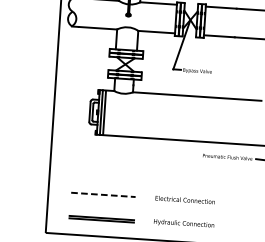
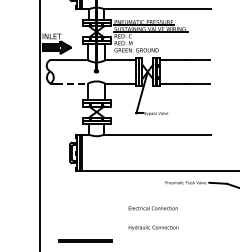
line: (98, 27) -> (72, 83), solid -> dashed
line: (103, 194) -> (85, 220), removed
text: (184, 212) -> (153, 218), moved

